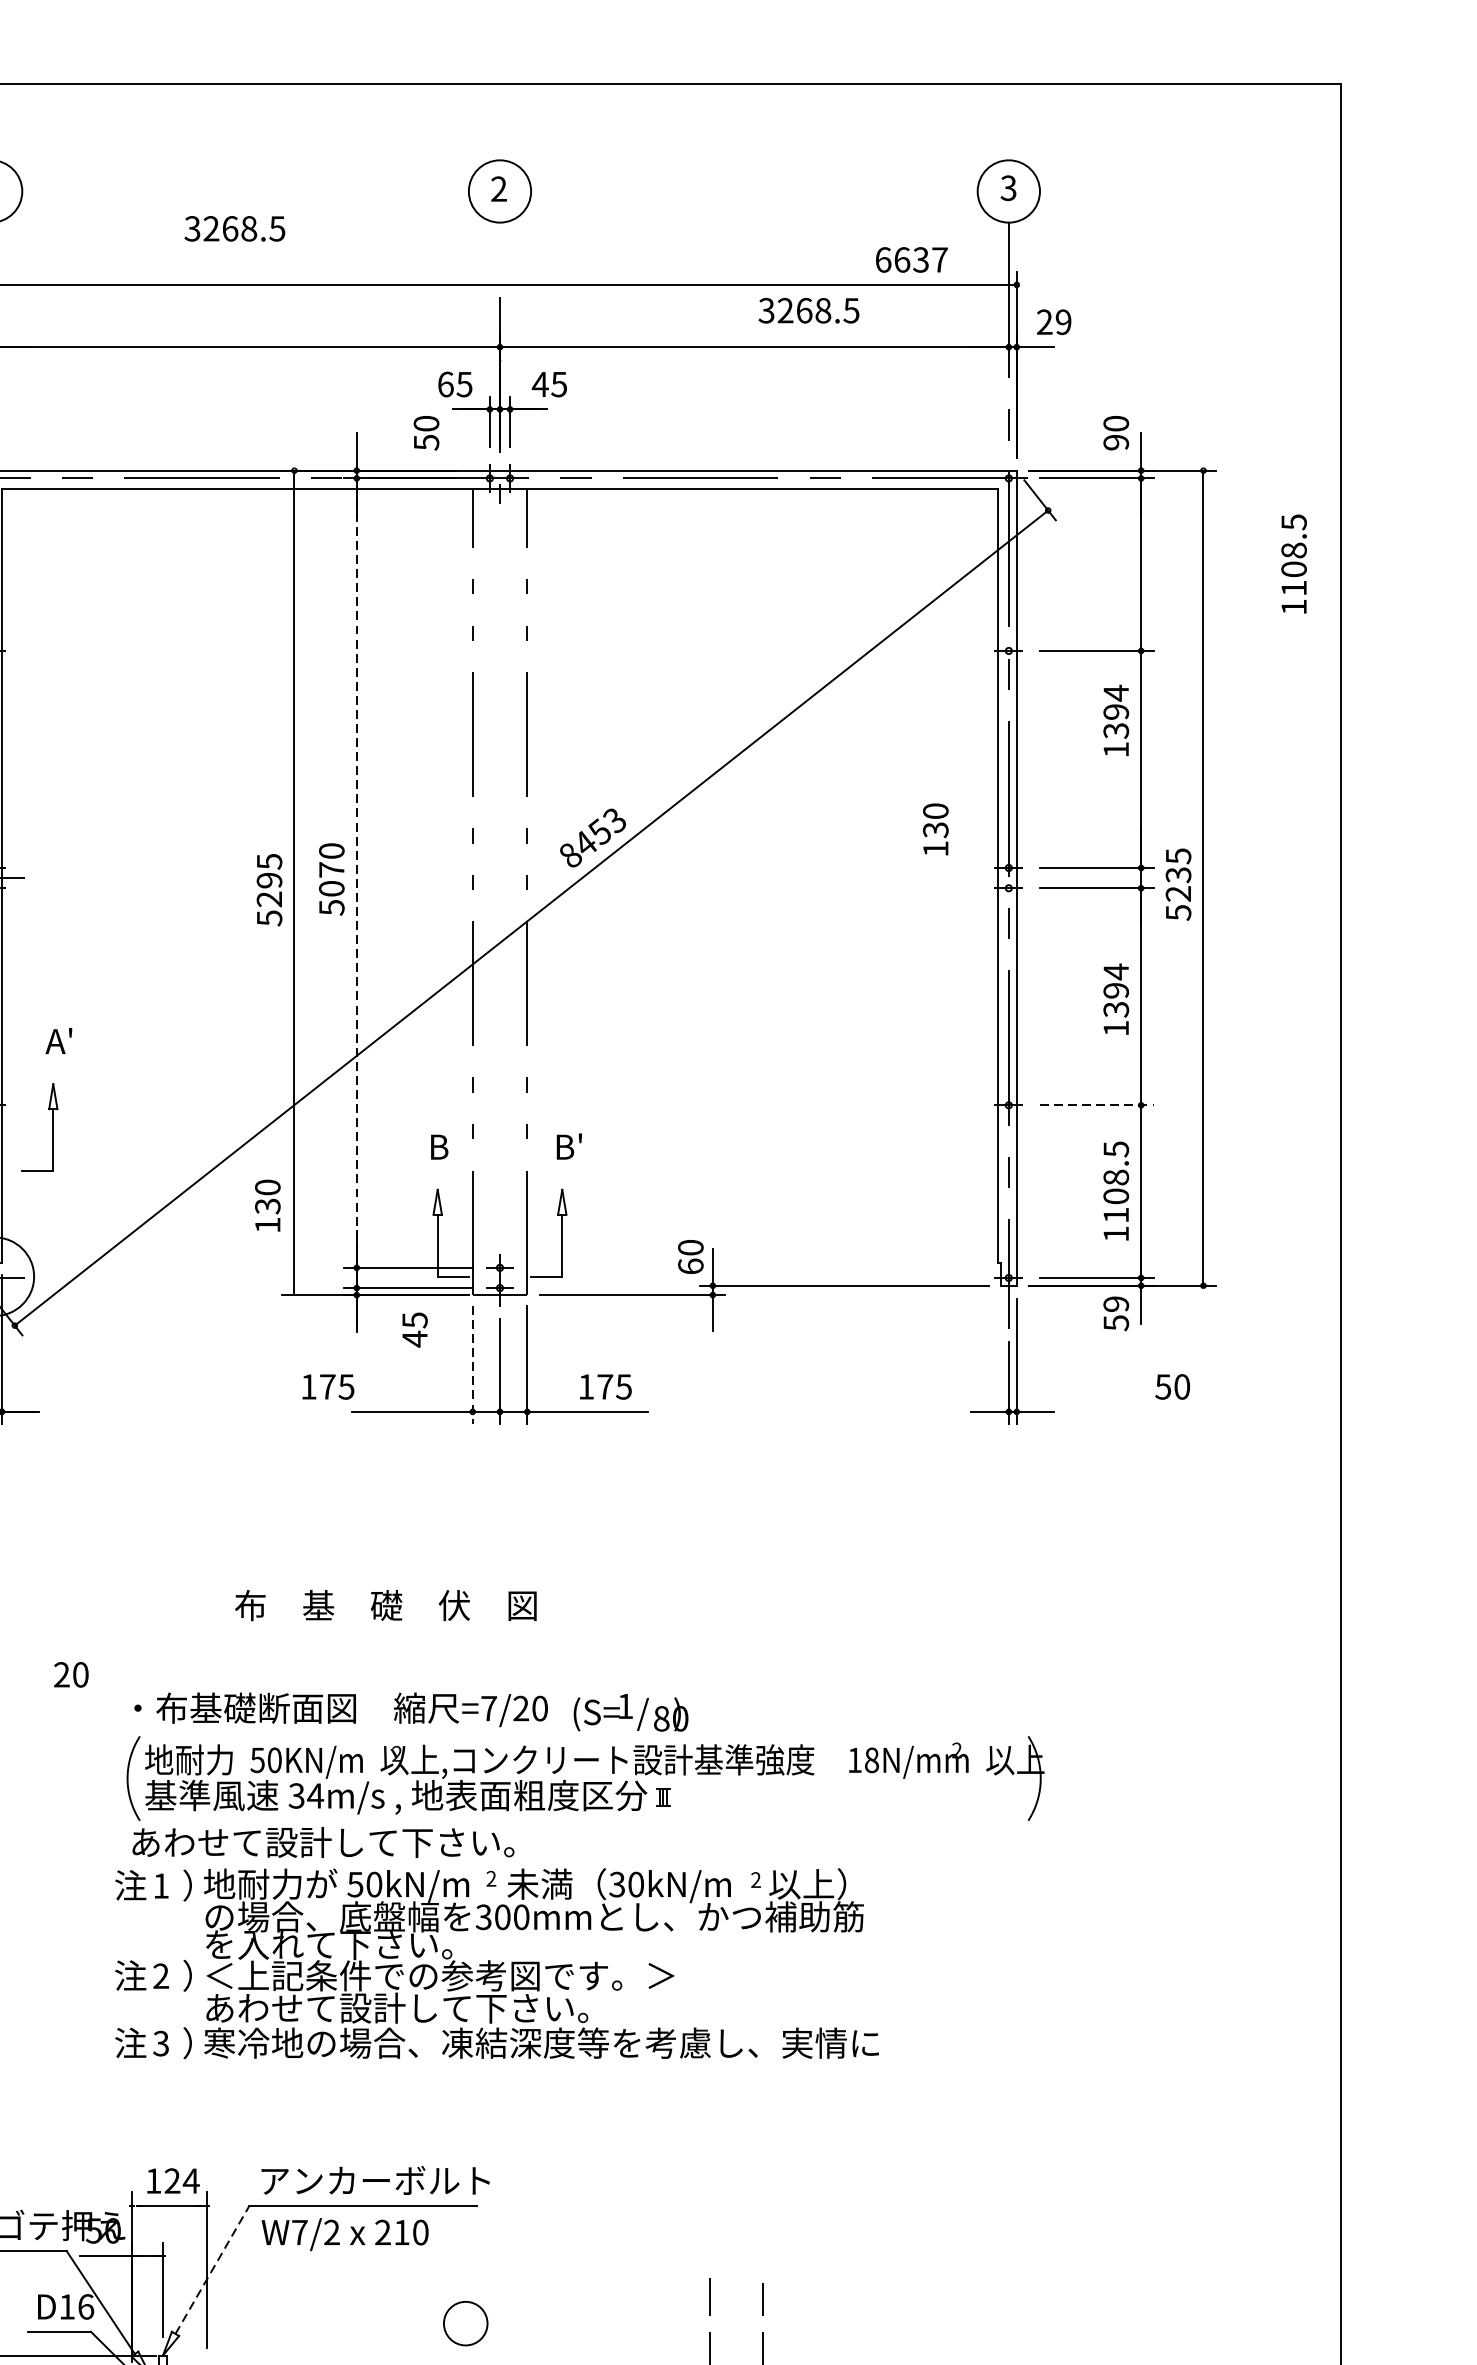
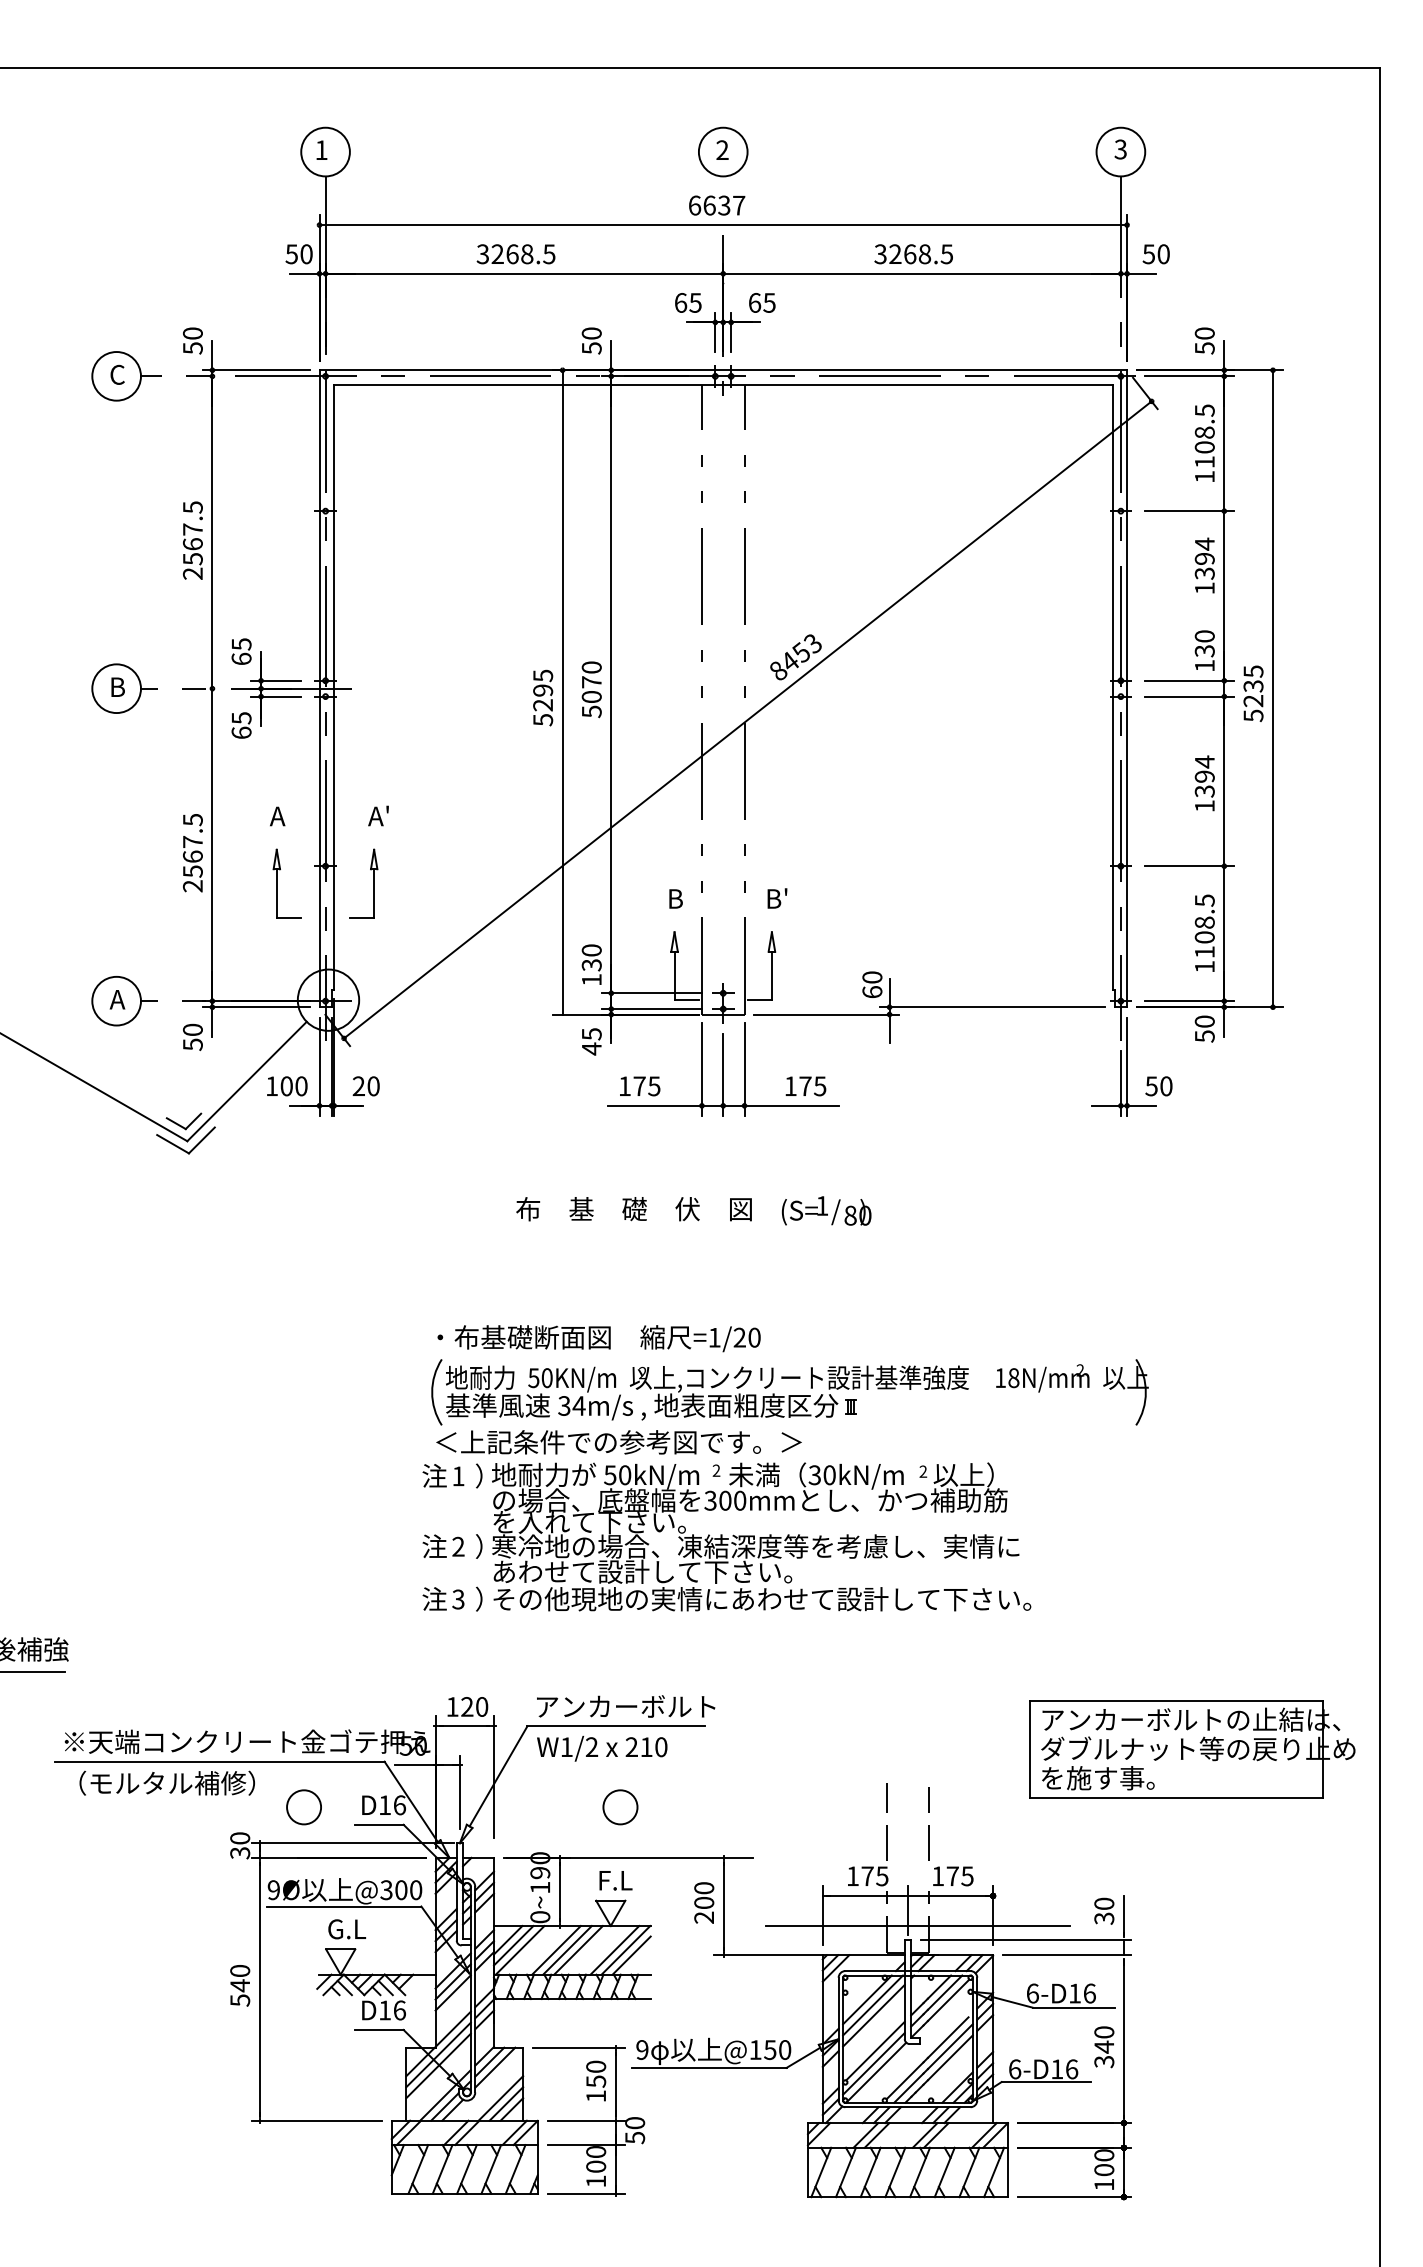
text: (234, 229) -> (515, 254), moved
text: (912, 259) -> (717, 205), moved
text: (808, 311) -> (913, 254), moved
text: (1053, 322) -> (1155, 254), 29 -> 50
text: (539, 383) -> (754, 302), 45 -> 65
text: (426, 432) -> (591, 340), moved
text: (1115, 442) -> (1204, 348), 90 -> 50
text: (1293, 563) -> (1204, 442), moved
text: (935, 829) -> (1204, 650), moved
line: (357, 872) -> (611, 684), dashed -> solid
line: (1097, 1105) -> (1190, 866), dashed -> solid
text: (267, 1205) -> (591, 964), moved
text: (1115, 1303) -> (1204, 1021), 59 -> 50
text: (414, 1329) -> (591, 1041), moved
line: (472, 1365) -> (701, 1069), dashed -> solid
text: (328, 1387) -> (640, 1086), moved
text: (1172, 1387) -> (1158, 1086), moved
text: (385, 1605) -> (633, 1209), moved
text: (70, 1675) -> (365, 1086), moved
text: (488, 1708) -> (714, 1337), =7/20 -> =1/20
text: (630, 1712) -> (826, 1210), moved
text: (365, 1842) -> (618, 1442), あわせて設計して下さい。 -> ＜上記条件での参考図です。＞
text: (541, 1975) -> (755, 1546), ＜上記条件での参考図です。＞ -> 寒冷地の場合、凍結深度等を考慮し、実情に
text: (548, 2043) -> (761, 1599), 寒冷地の場合、凍結深度等を考慮し、実情に -> その他現地の実情にあわせて設計して下さい。
text: (190, 2180) -> (481, 1706), 124 -> 120
text: (299, 2231) -> (566, 1746), W7/2 -> W1/2
part: (1100, 2235) -> (1192, 1749), added
line: (212, 2270) -> (498, 1776), dashed -> solid
circle: (465, 2323) -> (620, 1807), moved

